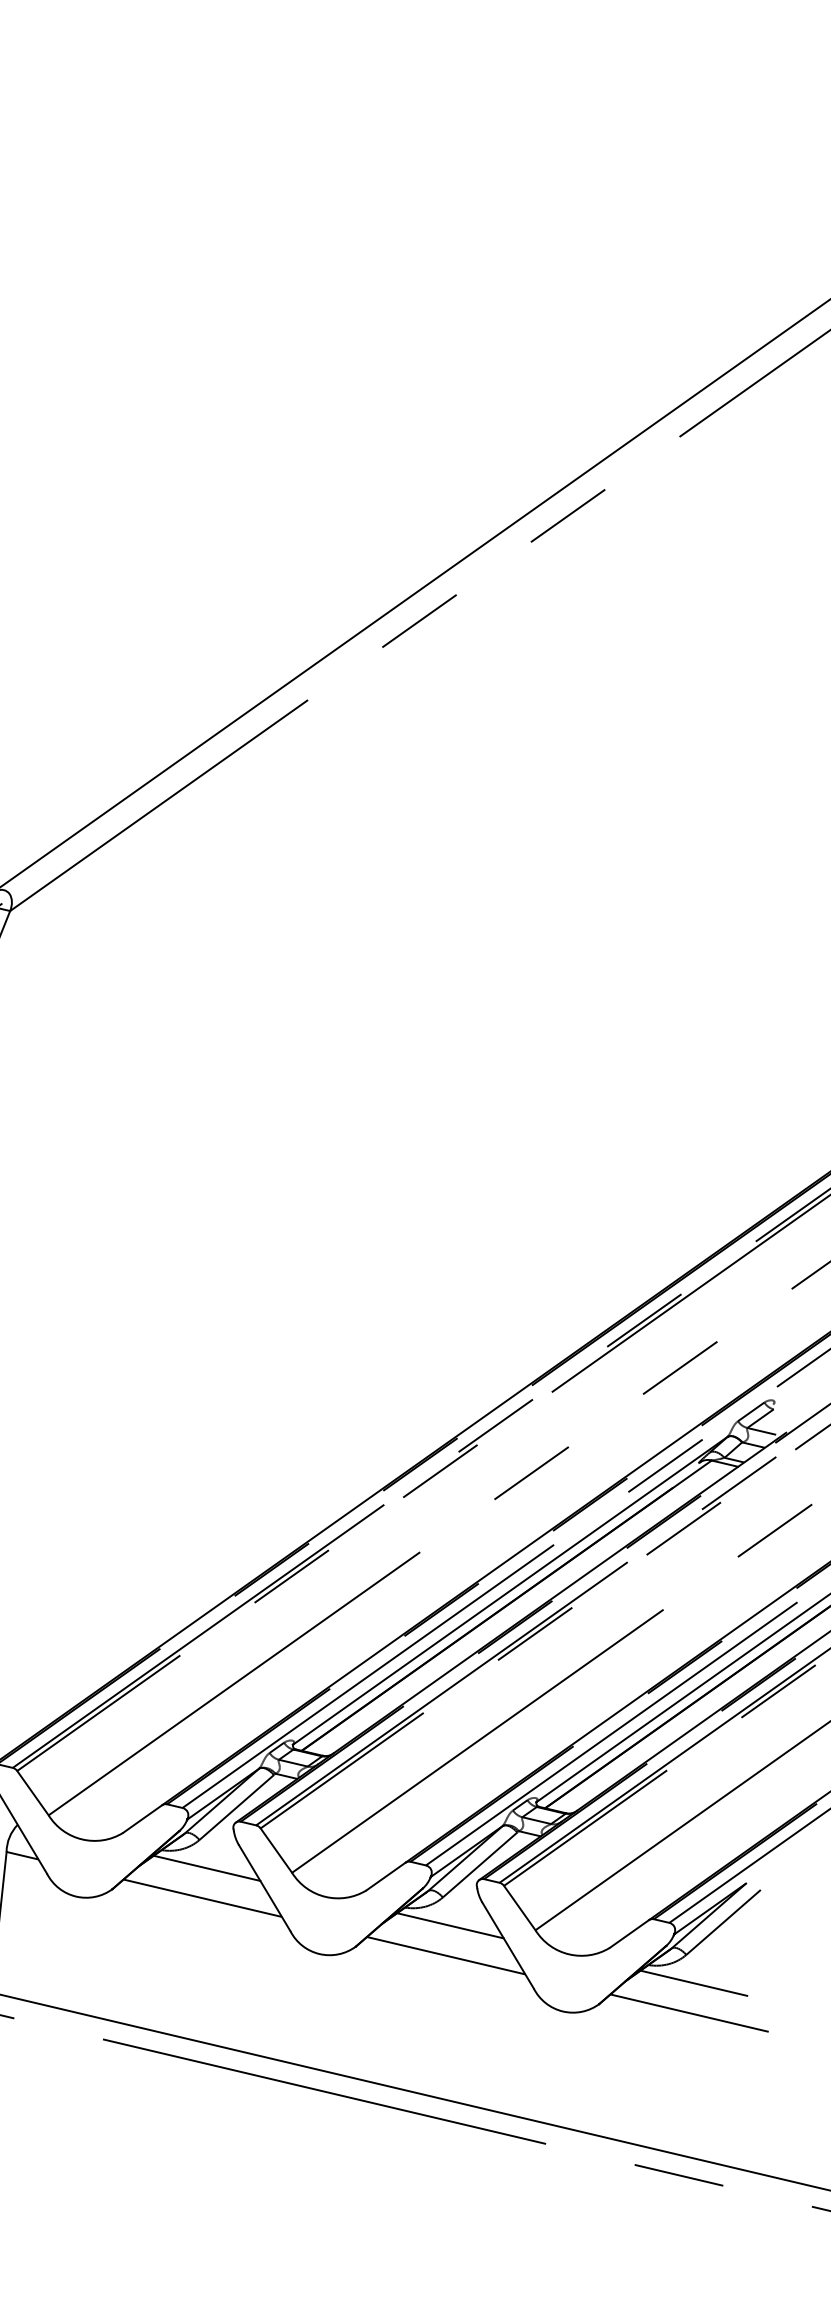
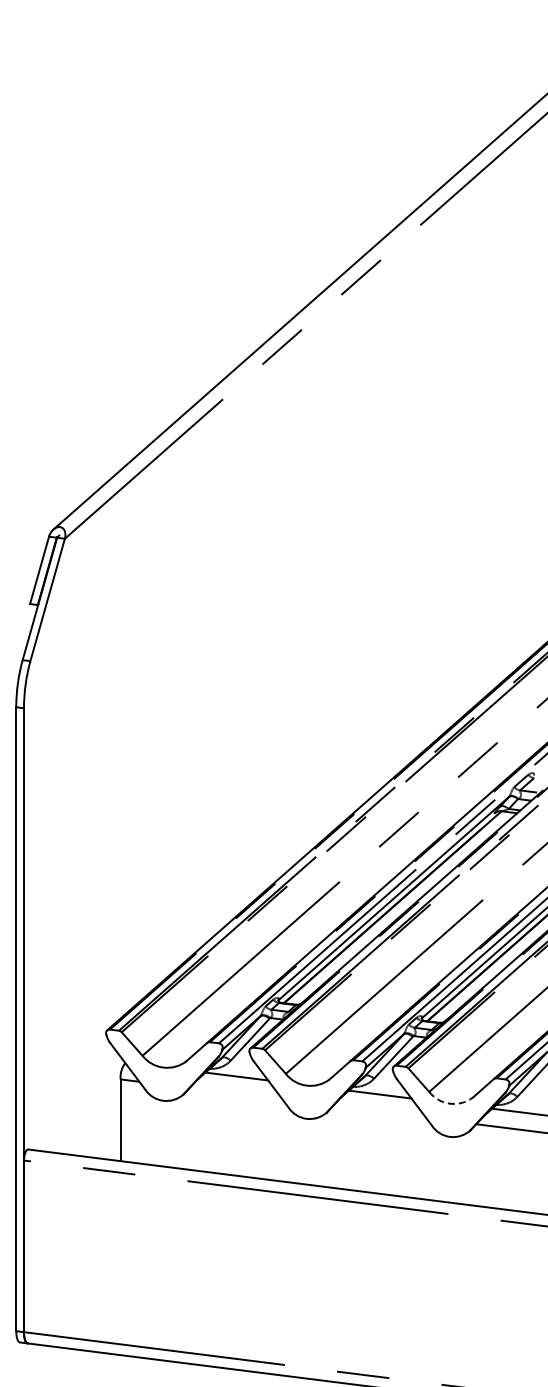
line: (201, 1897) -> (235, 1093), removed
line: (446, 1954) -> (379, 1111), removed
arc: (569, 1954) -> (450, 1103), solid -> dashed

